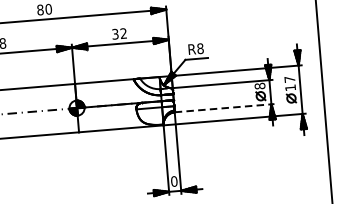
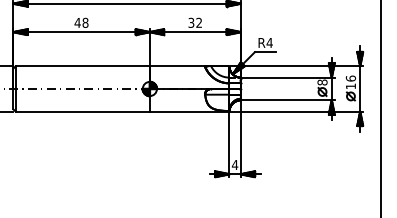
text: (200, 48) -> (269, 42), R8 -> R4
text: (289, 79) -> (350, 78), 17 -> 16
line: (224, 108) -> (287, 100), dashed -> solid
text: (173, 182) -> (234, 165), 0 -> 4

